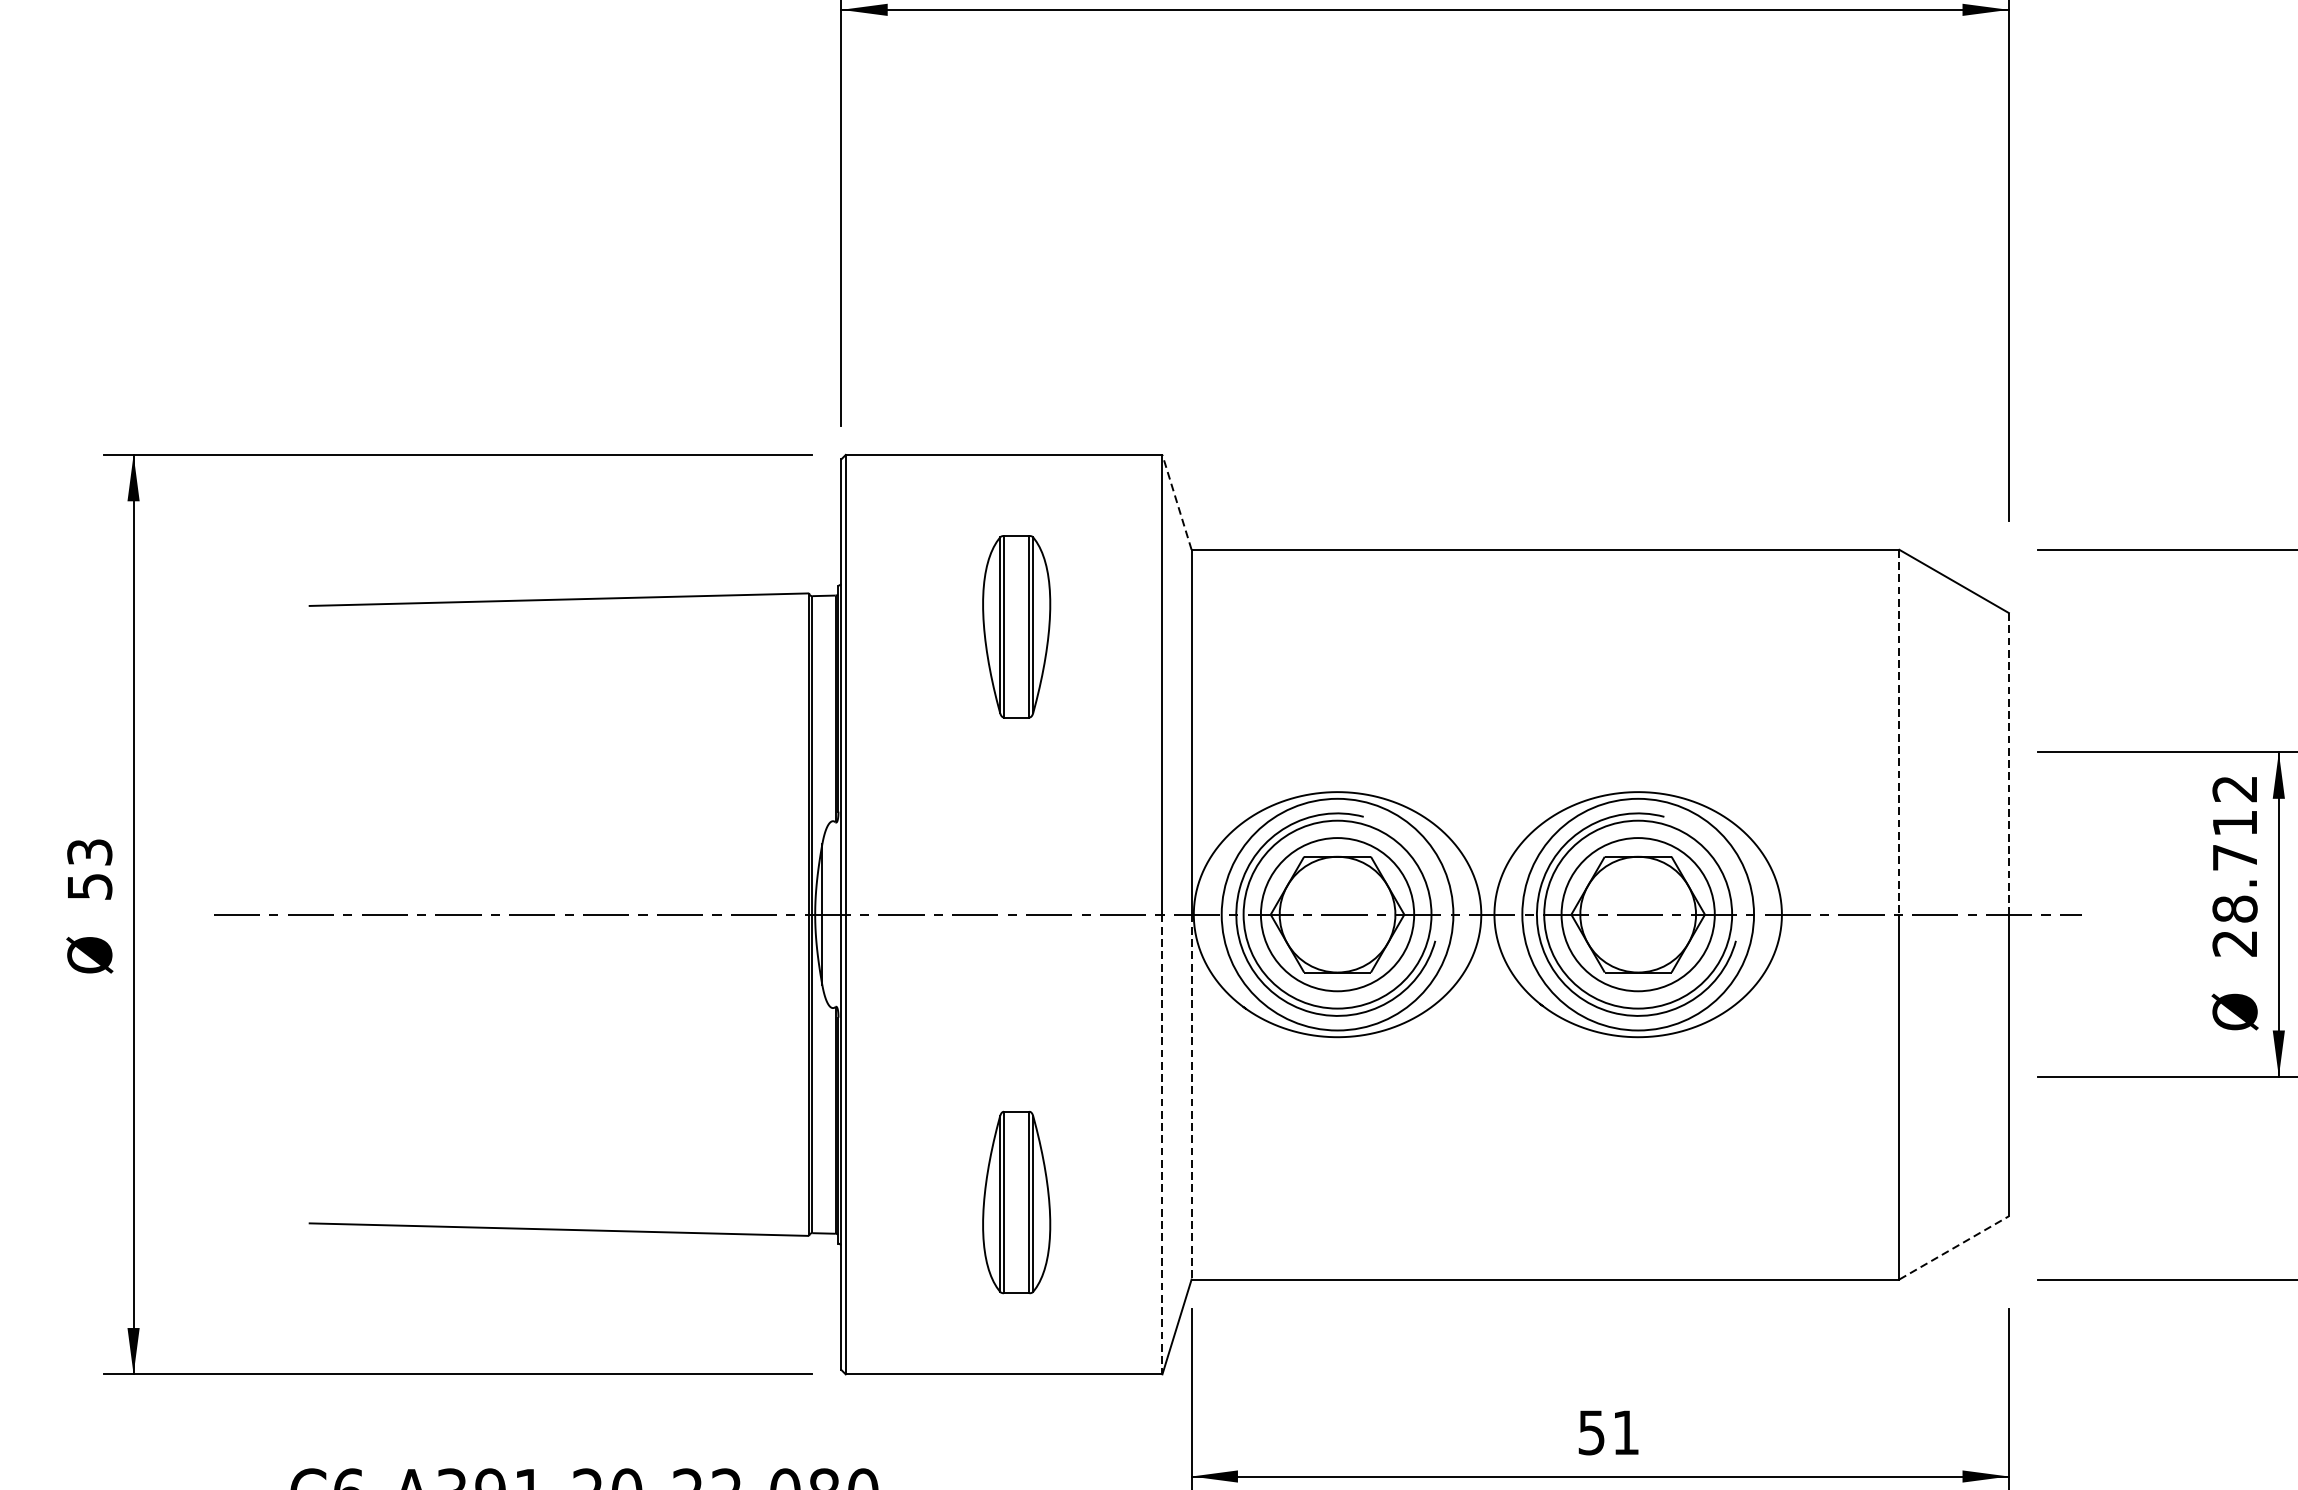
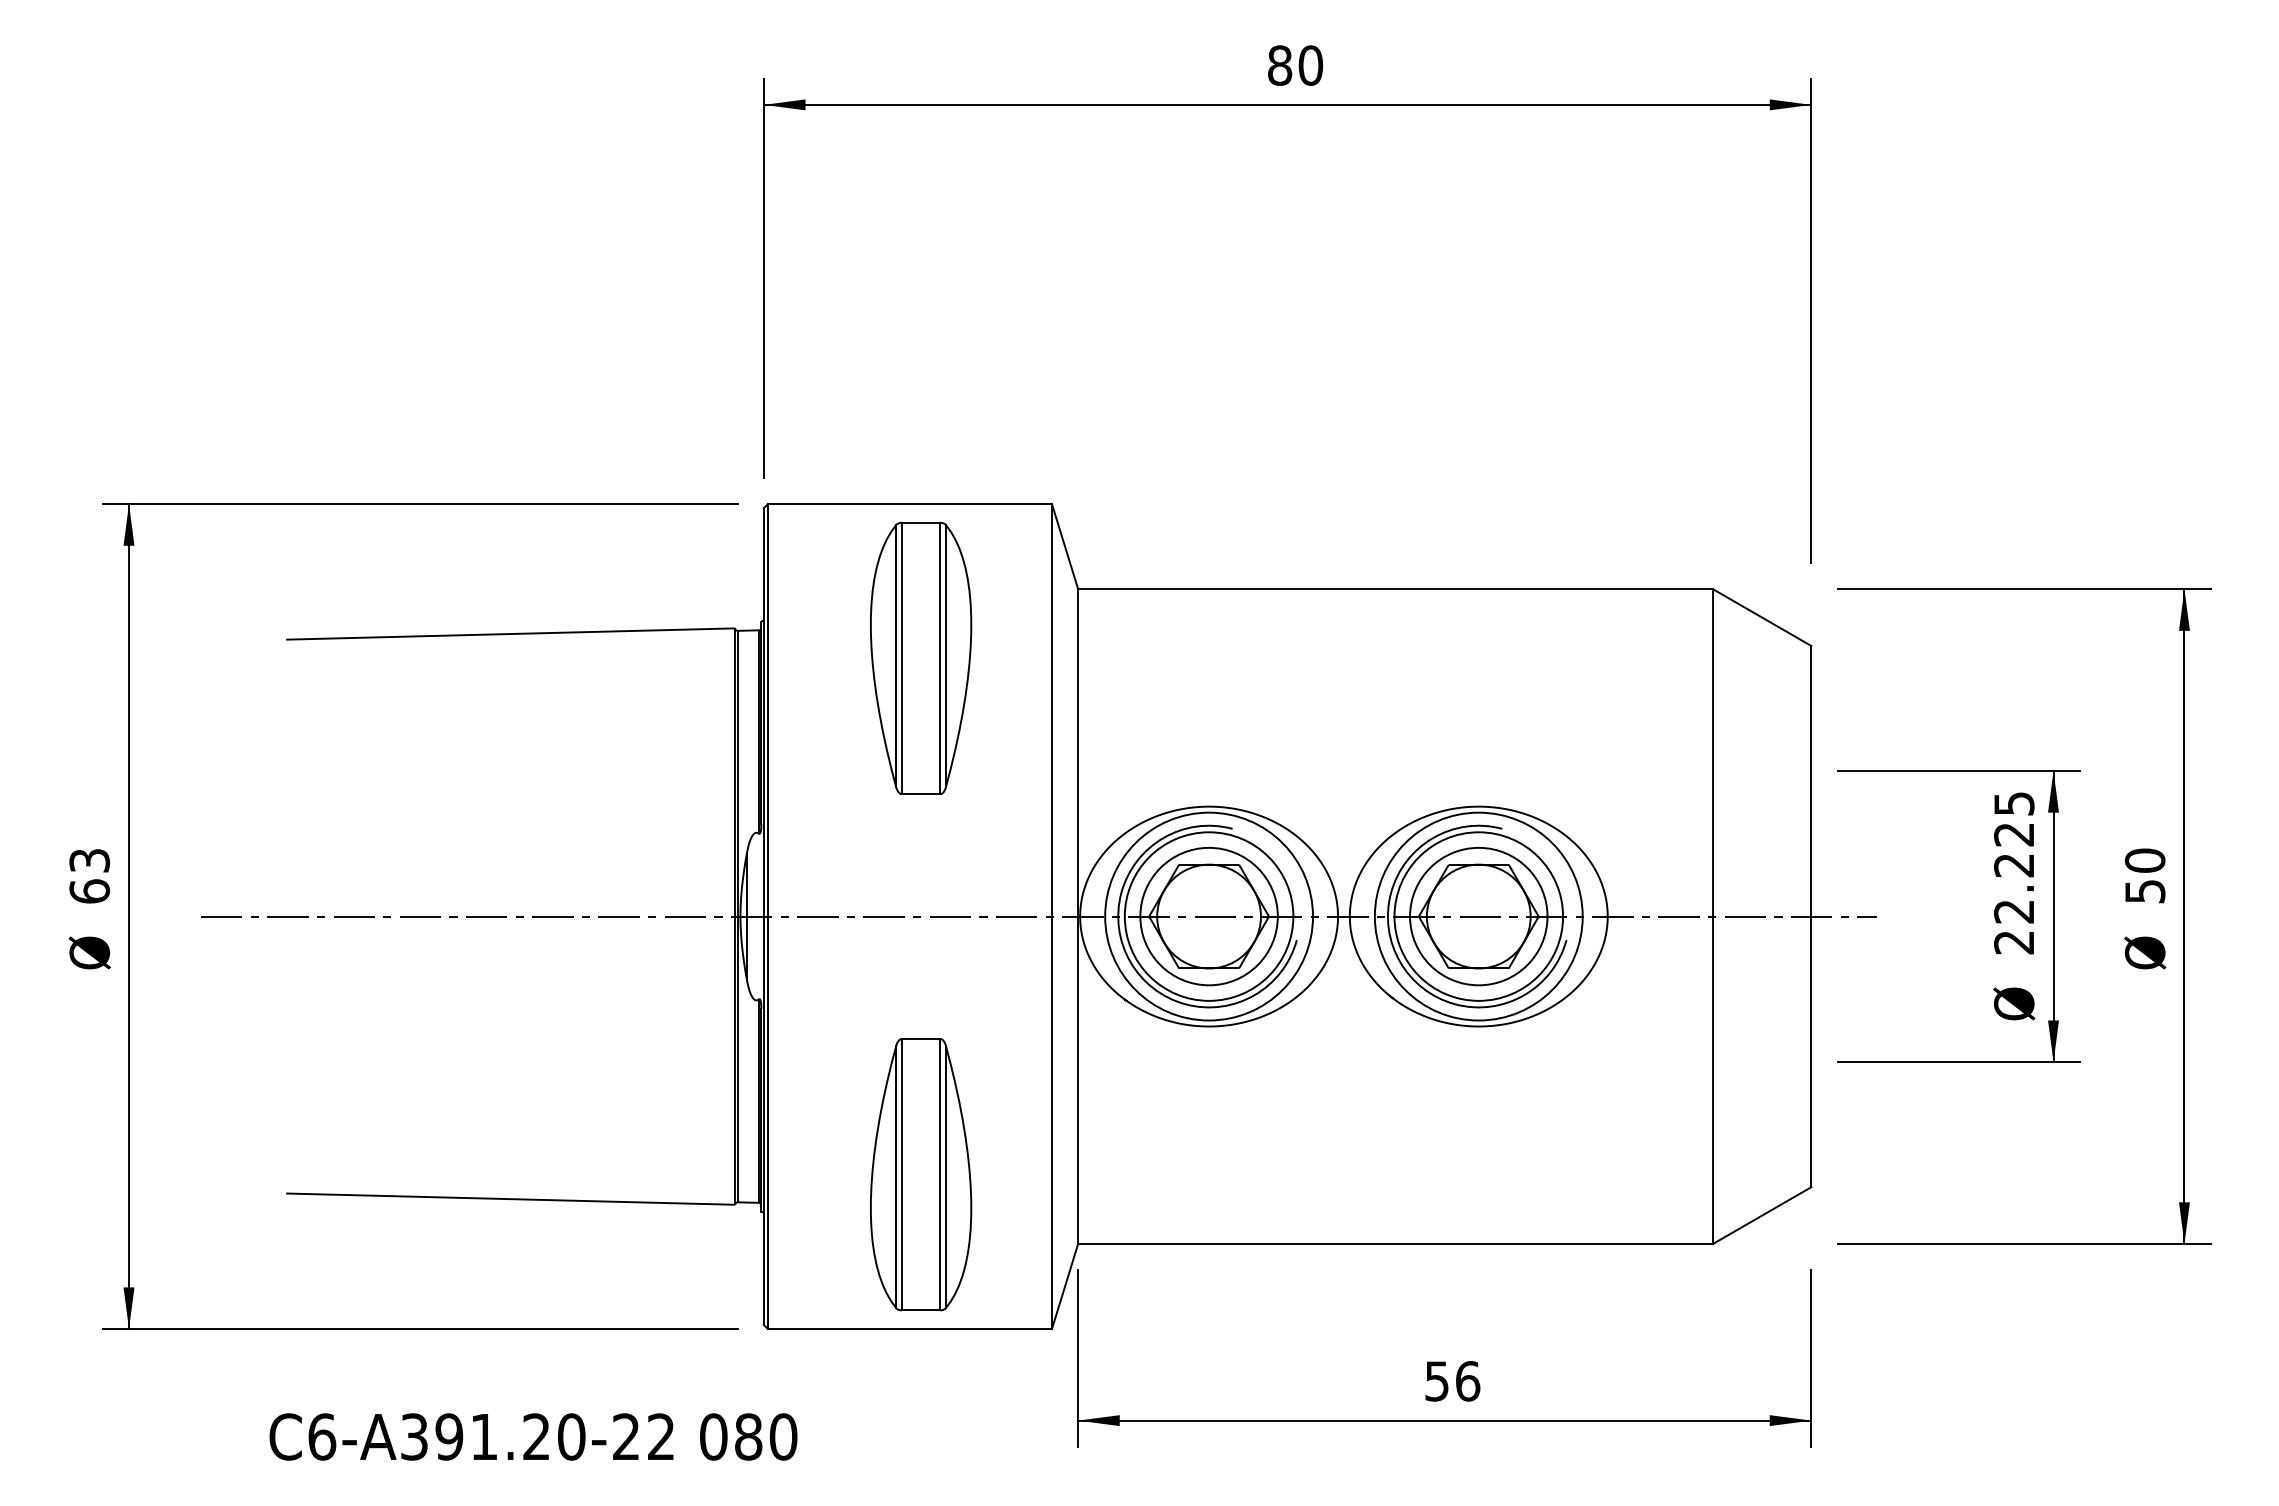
line: (1177, 502) -> (1065, 546), dashed -> solid
part: (1016, 625) -> (921, 657), size x1.67
line: (1899, 731) -> (1713, 752), dashed -> solid
line: (2009, 764) -> (1811, 781), dashed -> solid
text: (2235, 848) -> (2014, 857), 28.712 -> 22.225
text: (89, 886) -> (89, 891), 53 -> 63
line: (1191, 1097) -> (1078, 1080), dashed -> solid
line: (1161, 1145) -> (1051, 1123), dashed -> solid
part: (1016, 1202) -> (921, 1174), size x1.67
line: (1954, 1247) -> (1762, 1215), dashed -> solid
text: (1626, 1432) -> (1468, 1381), 51 -> 56

